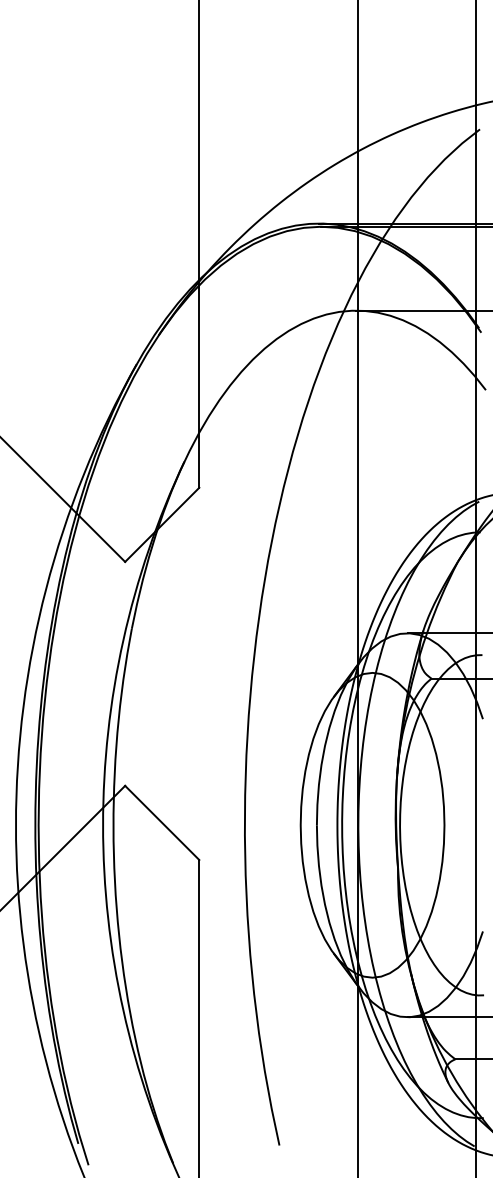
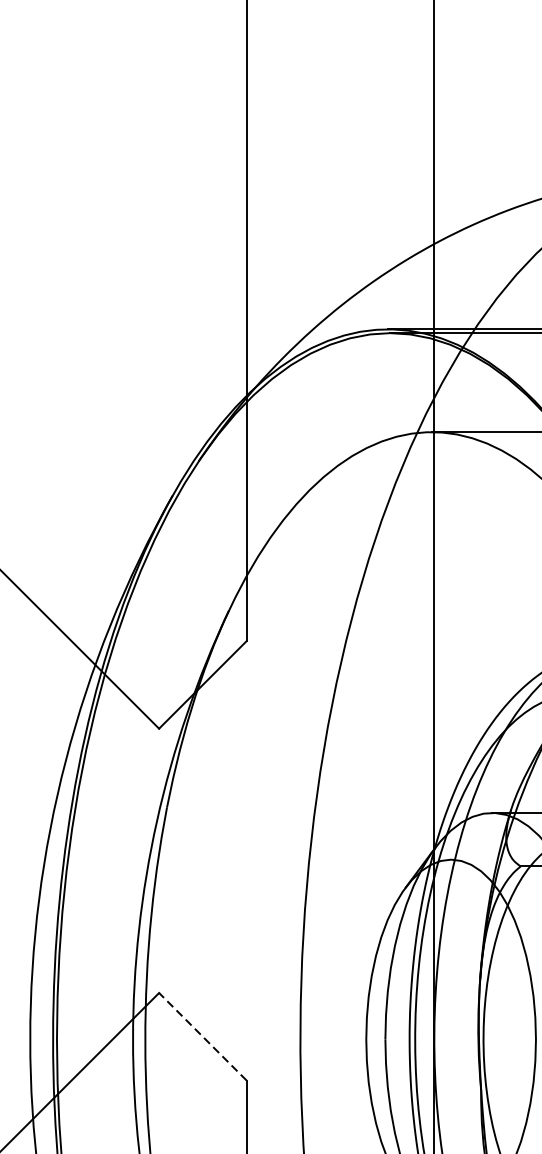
line: (161, 822) -> (201, 1036), solid -> dashed

